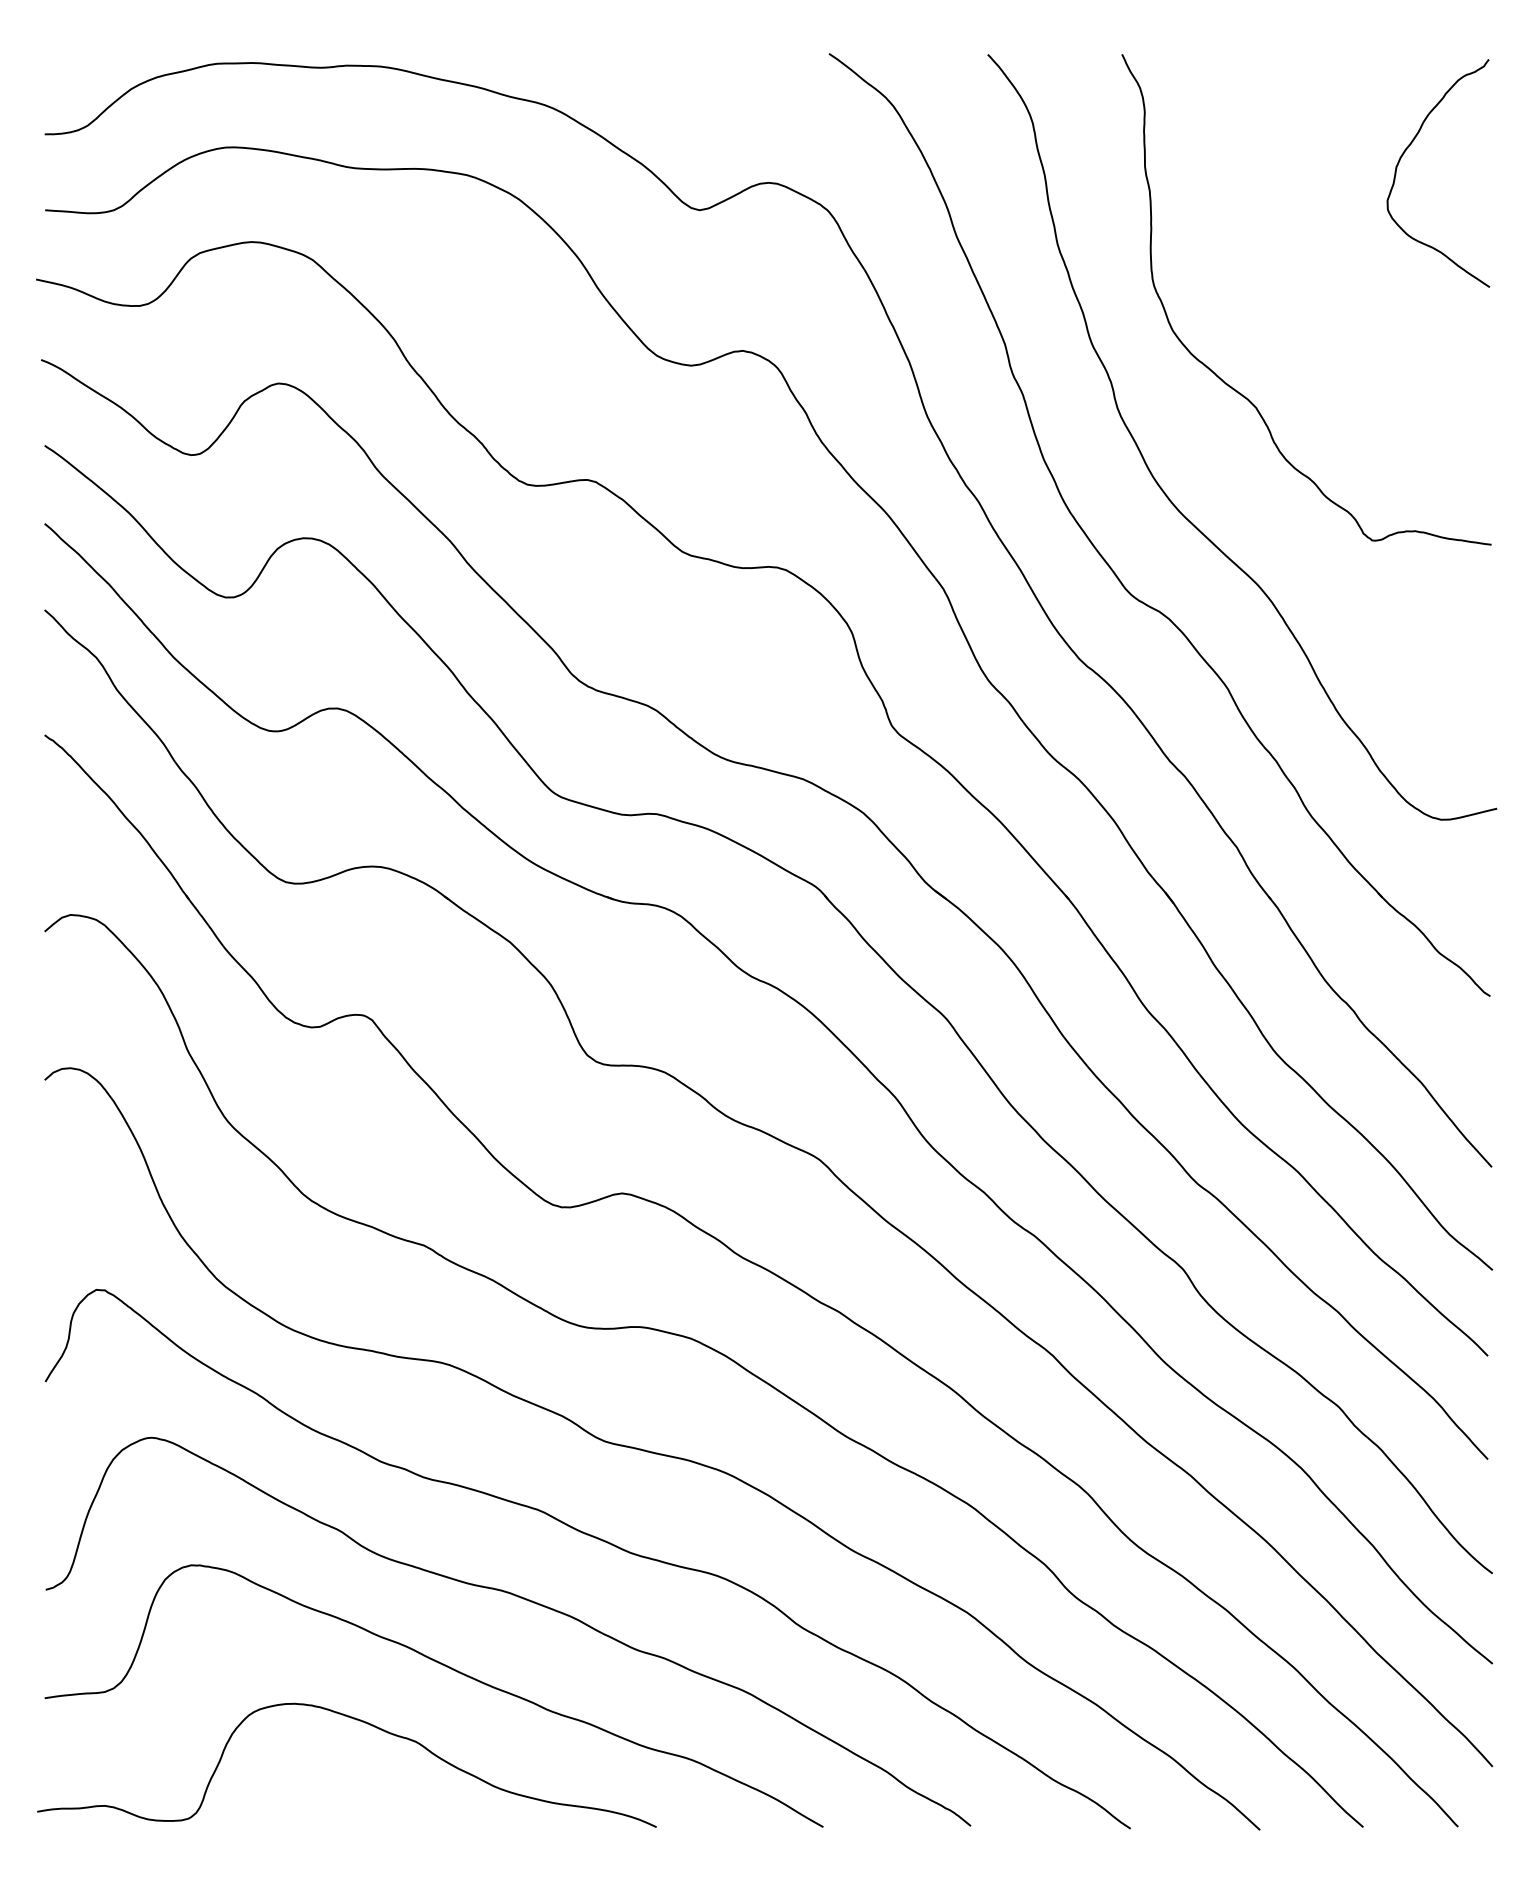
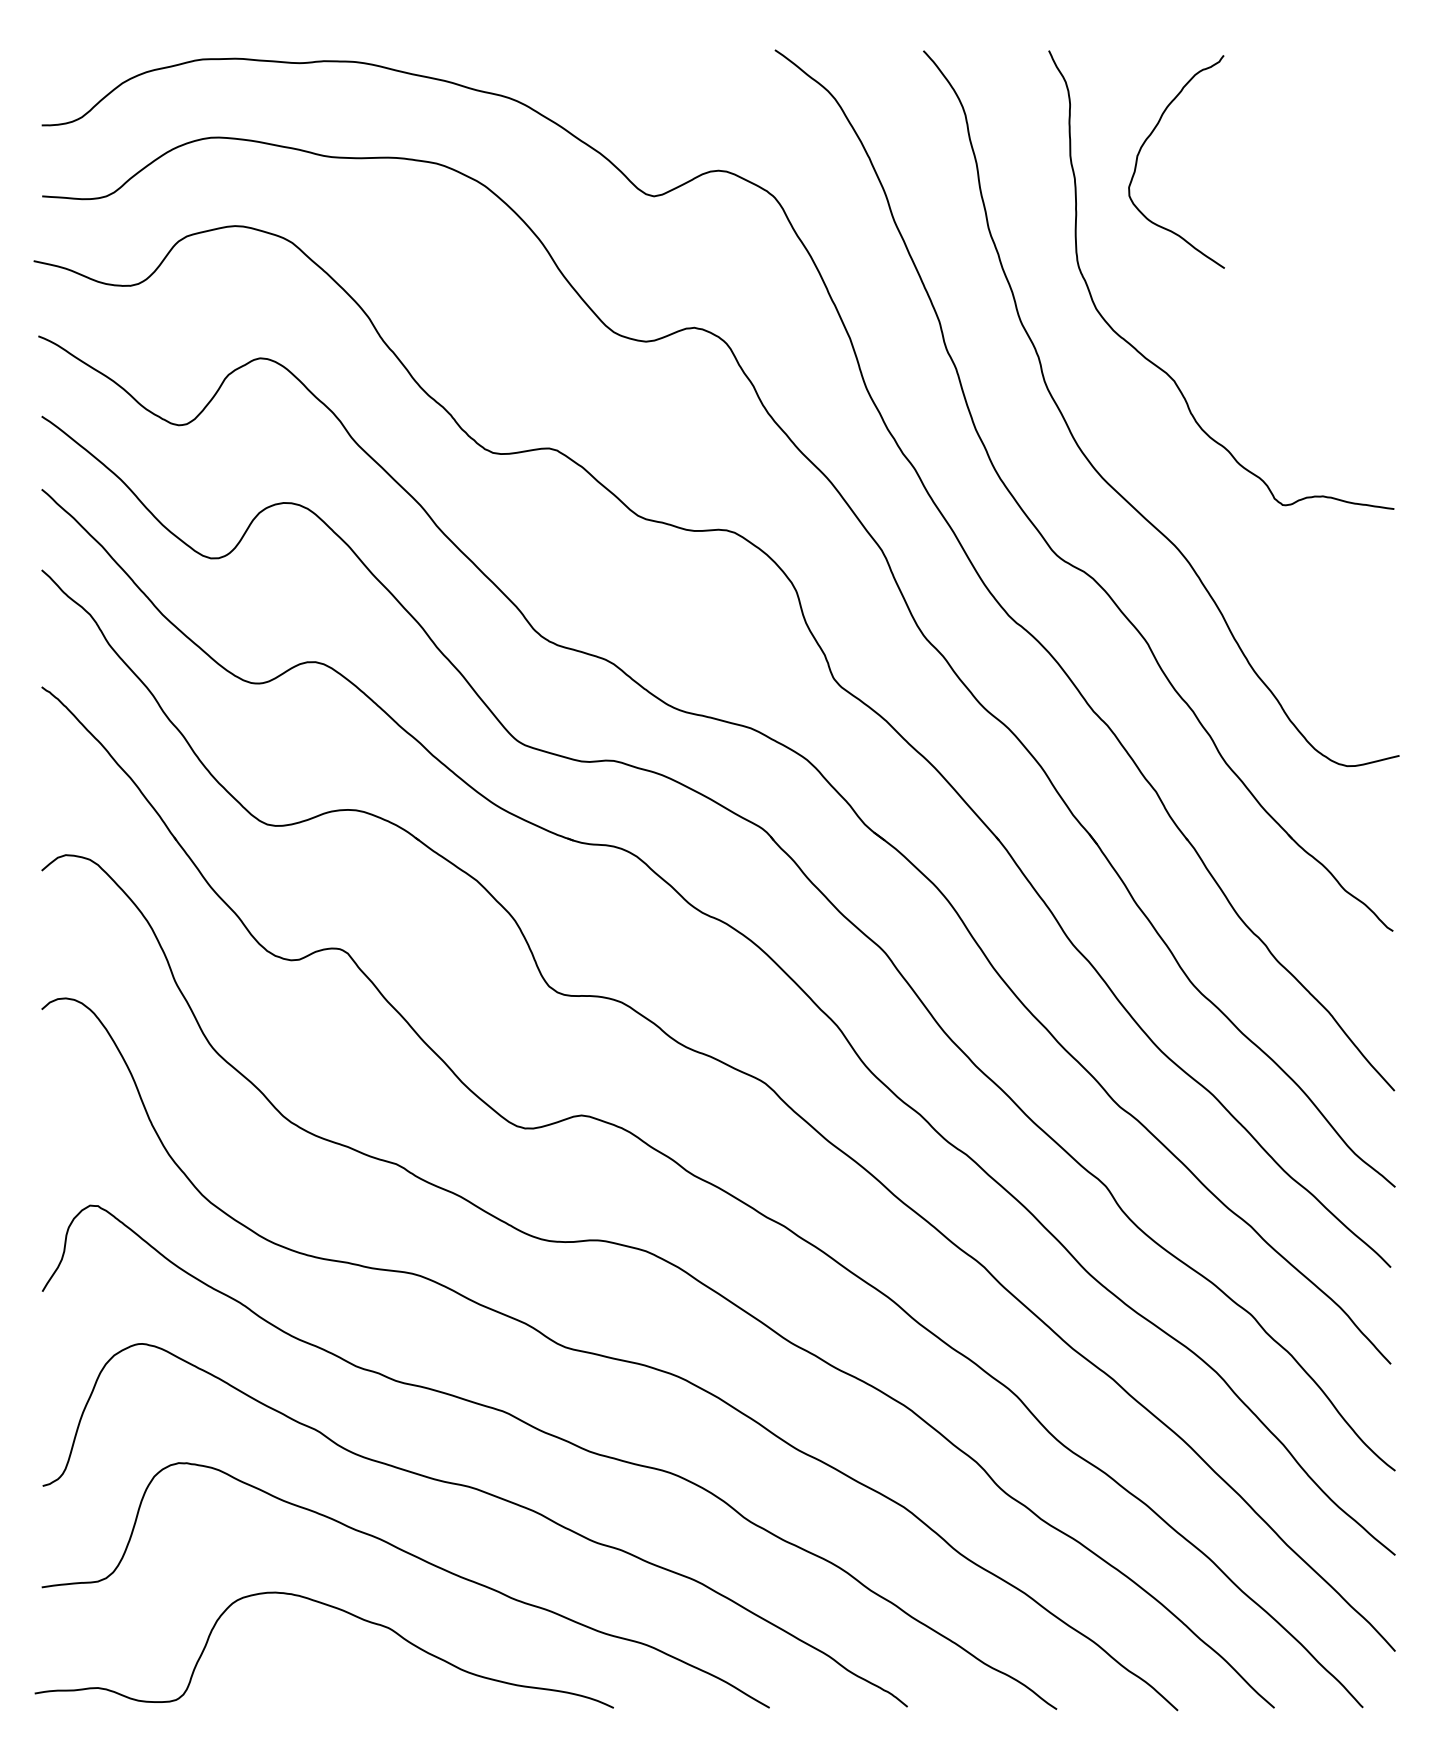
curve: (1406, 151) -> (1146, 141), moved

